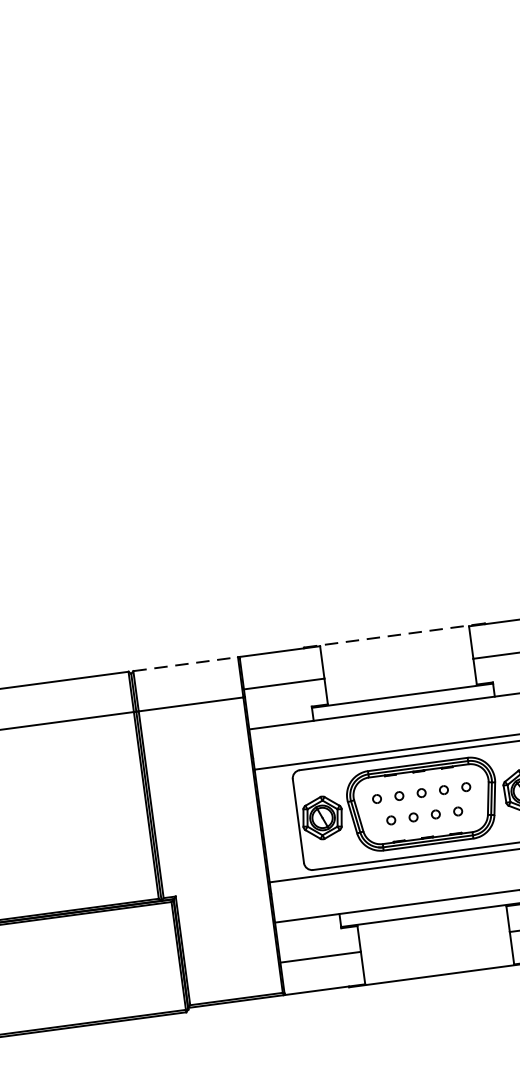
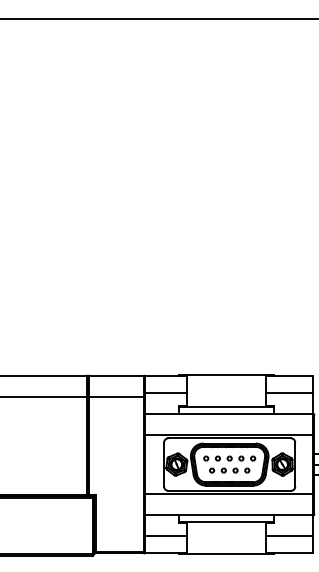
line: (394, 635) -> (226, 375), dashed -> solid
line: (187, 663) -> (117, 375), dashed -> solid

